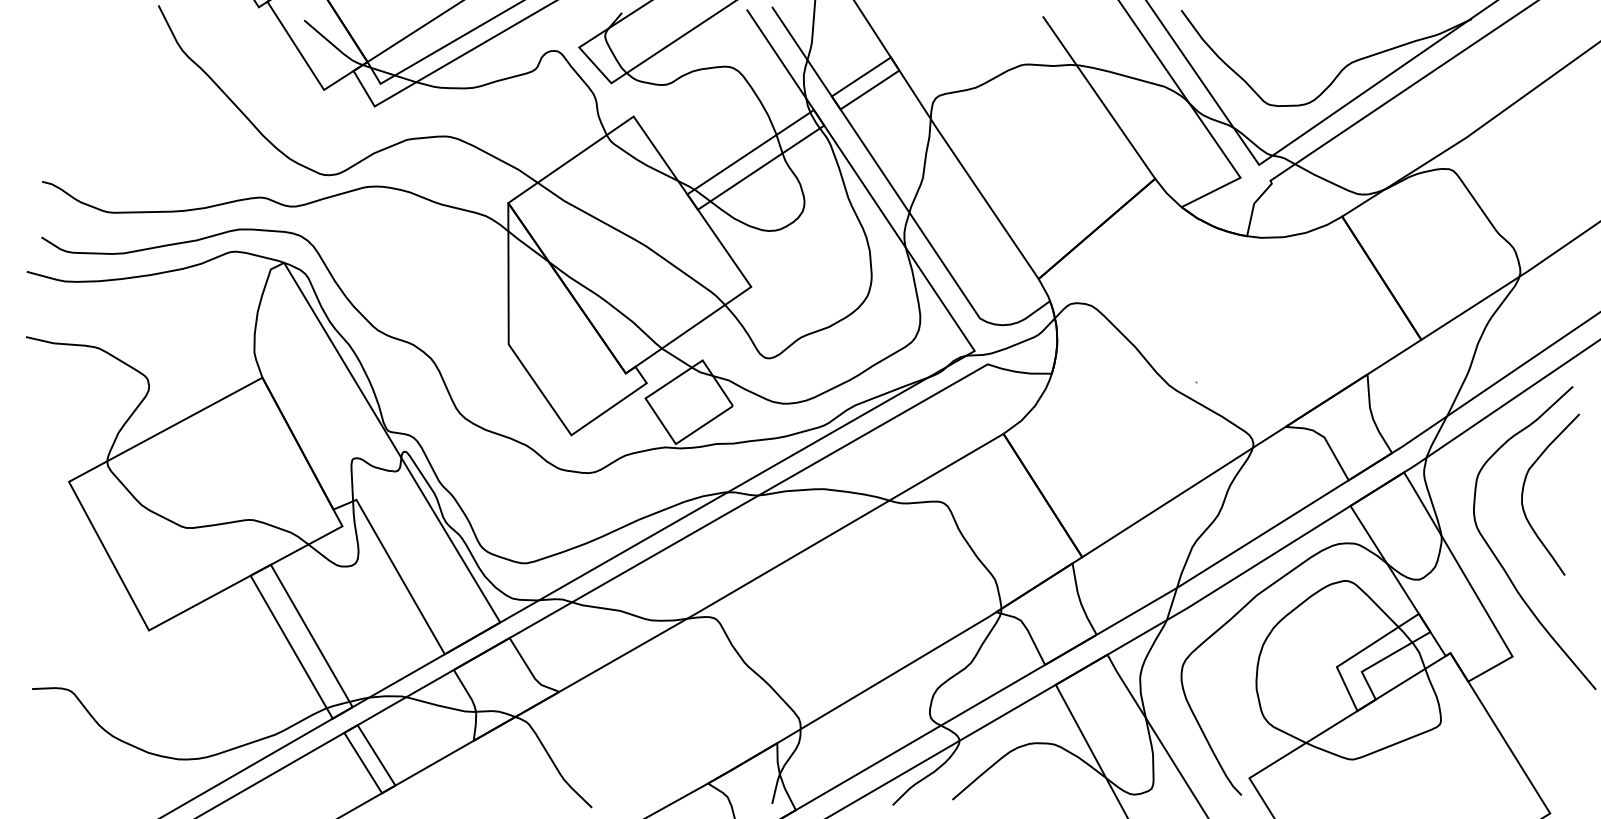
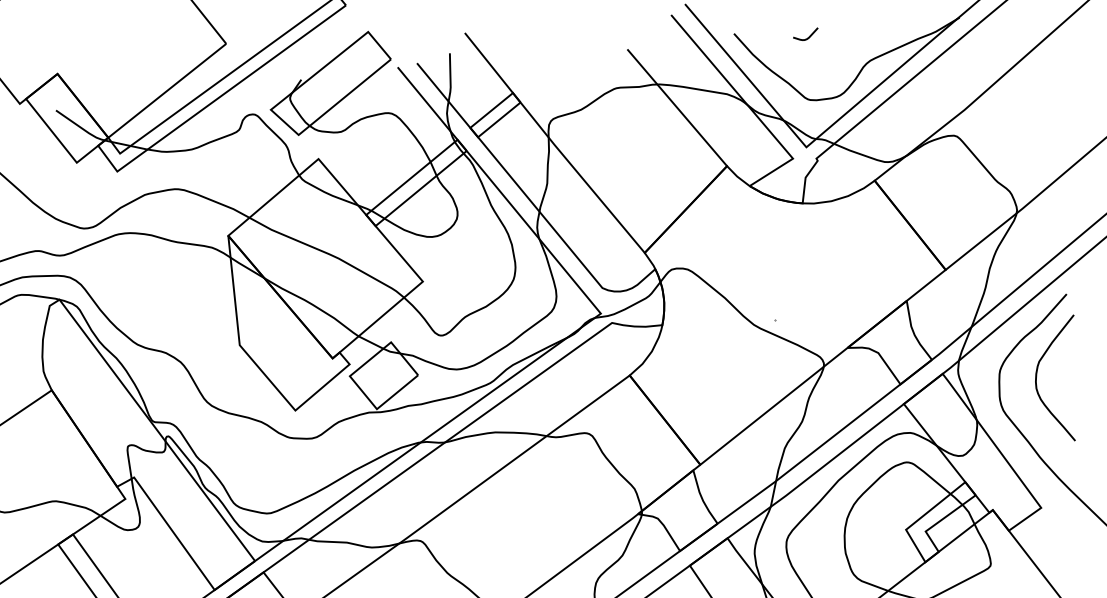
curve: (1275, 24) -> (808, 37), added

